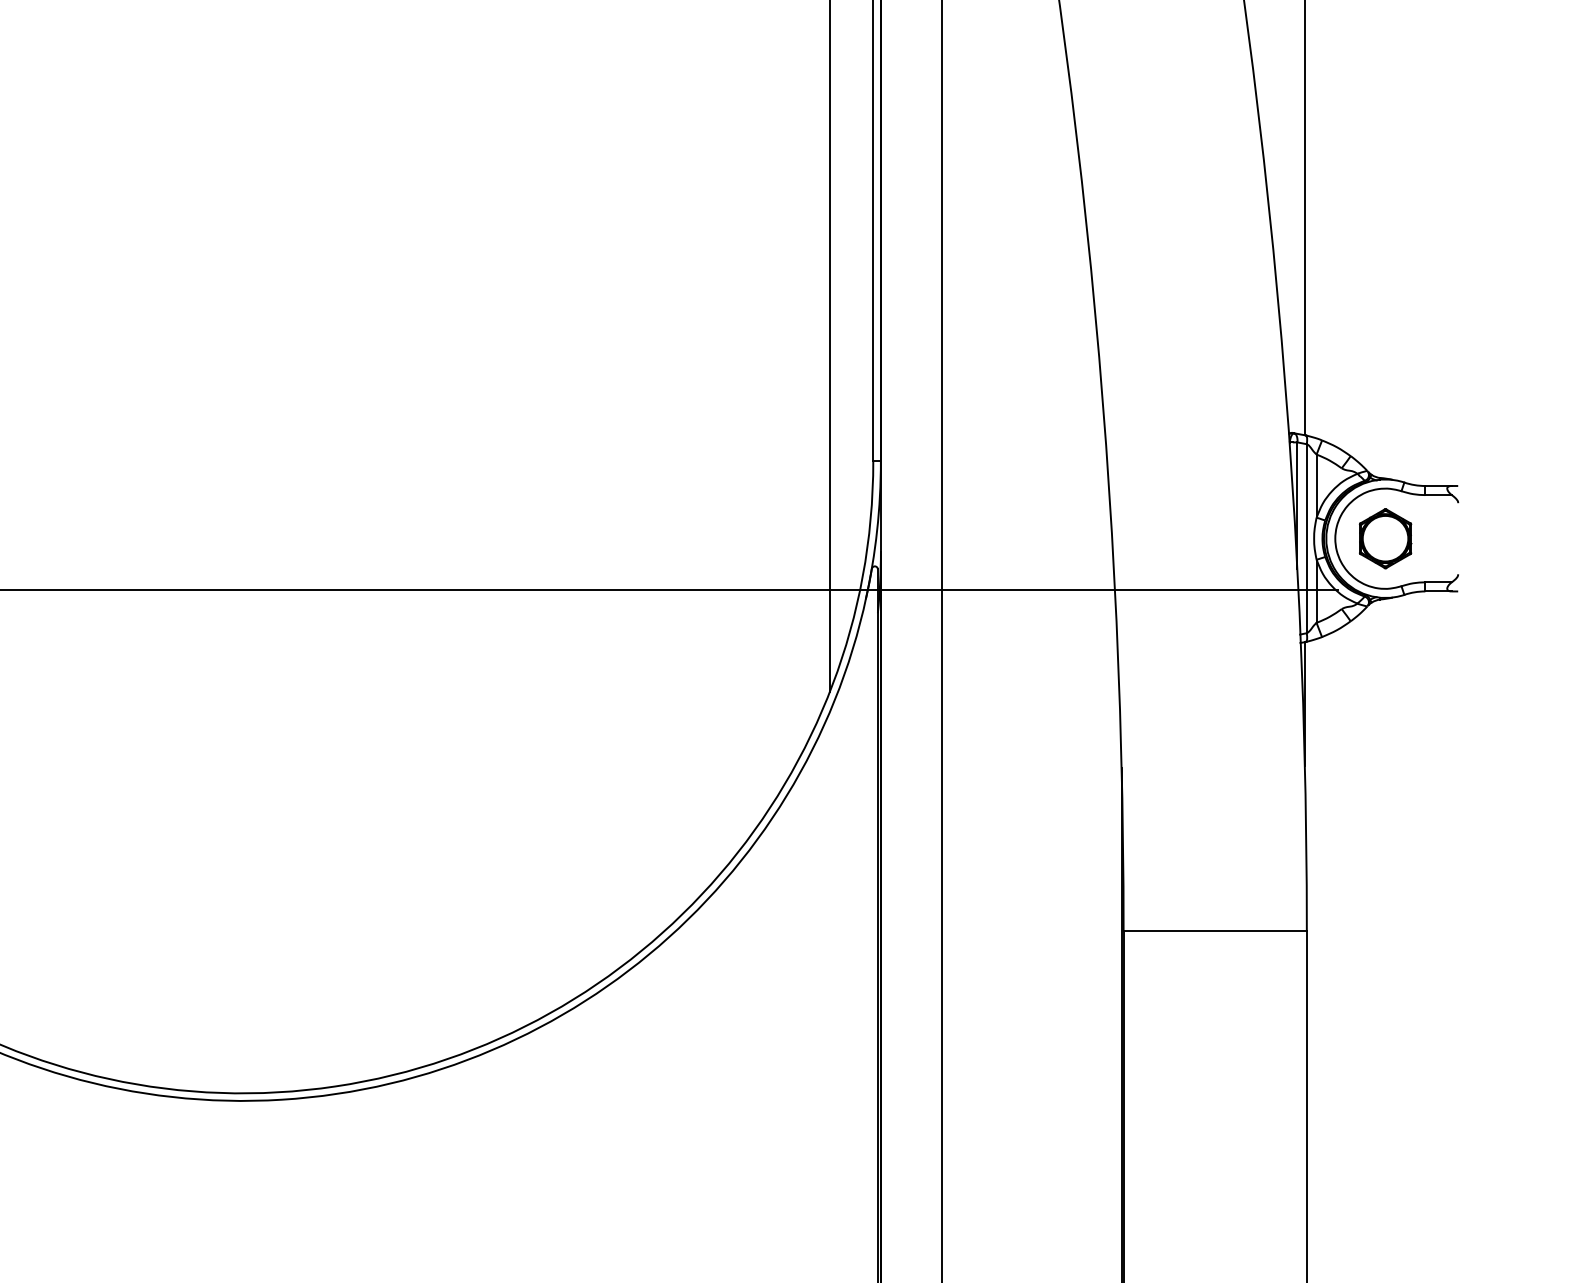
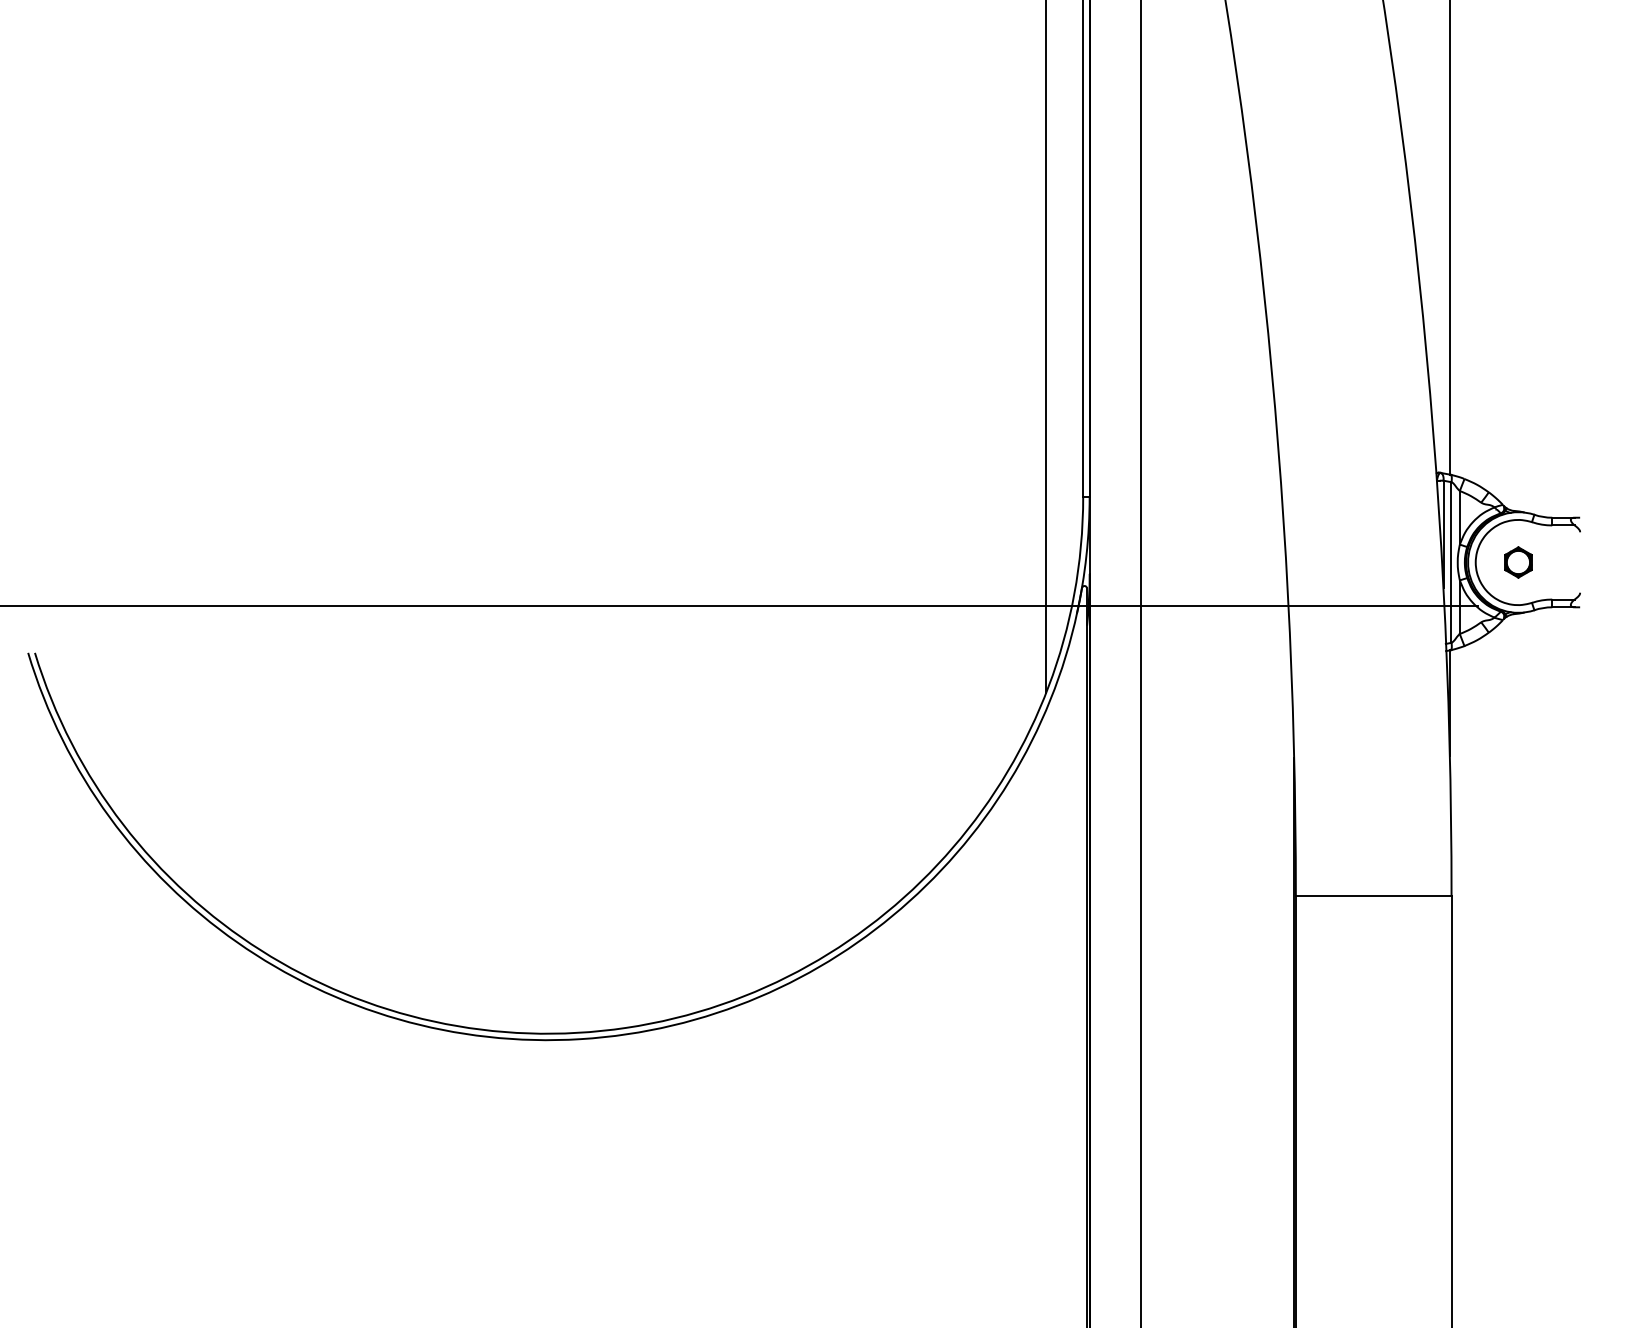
part: (1385, 538) -> (1518, 562), size x0.6

